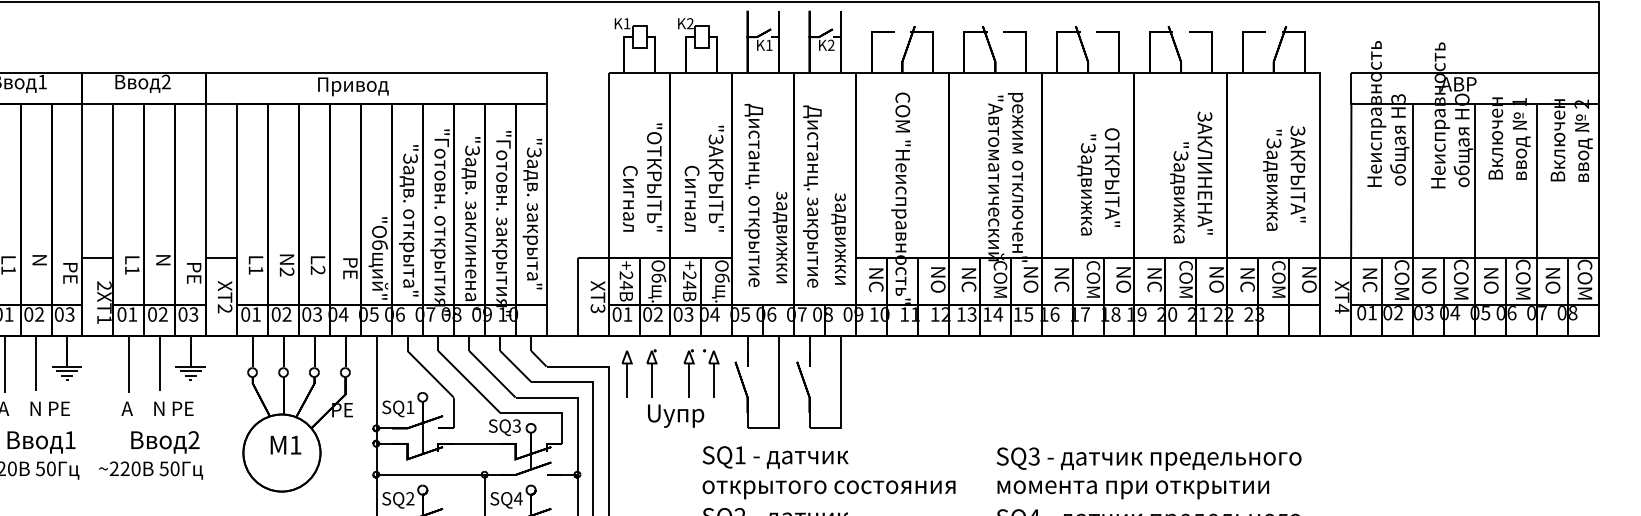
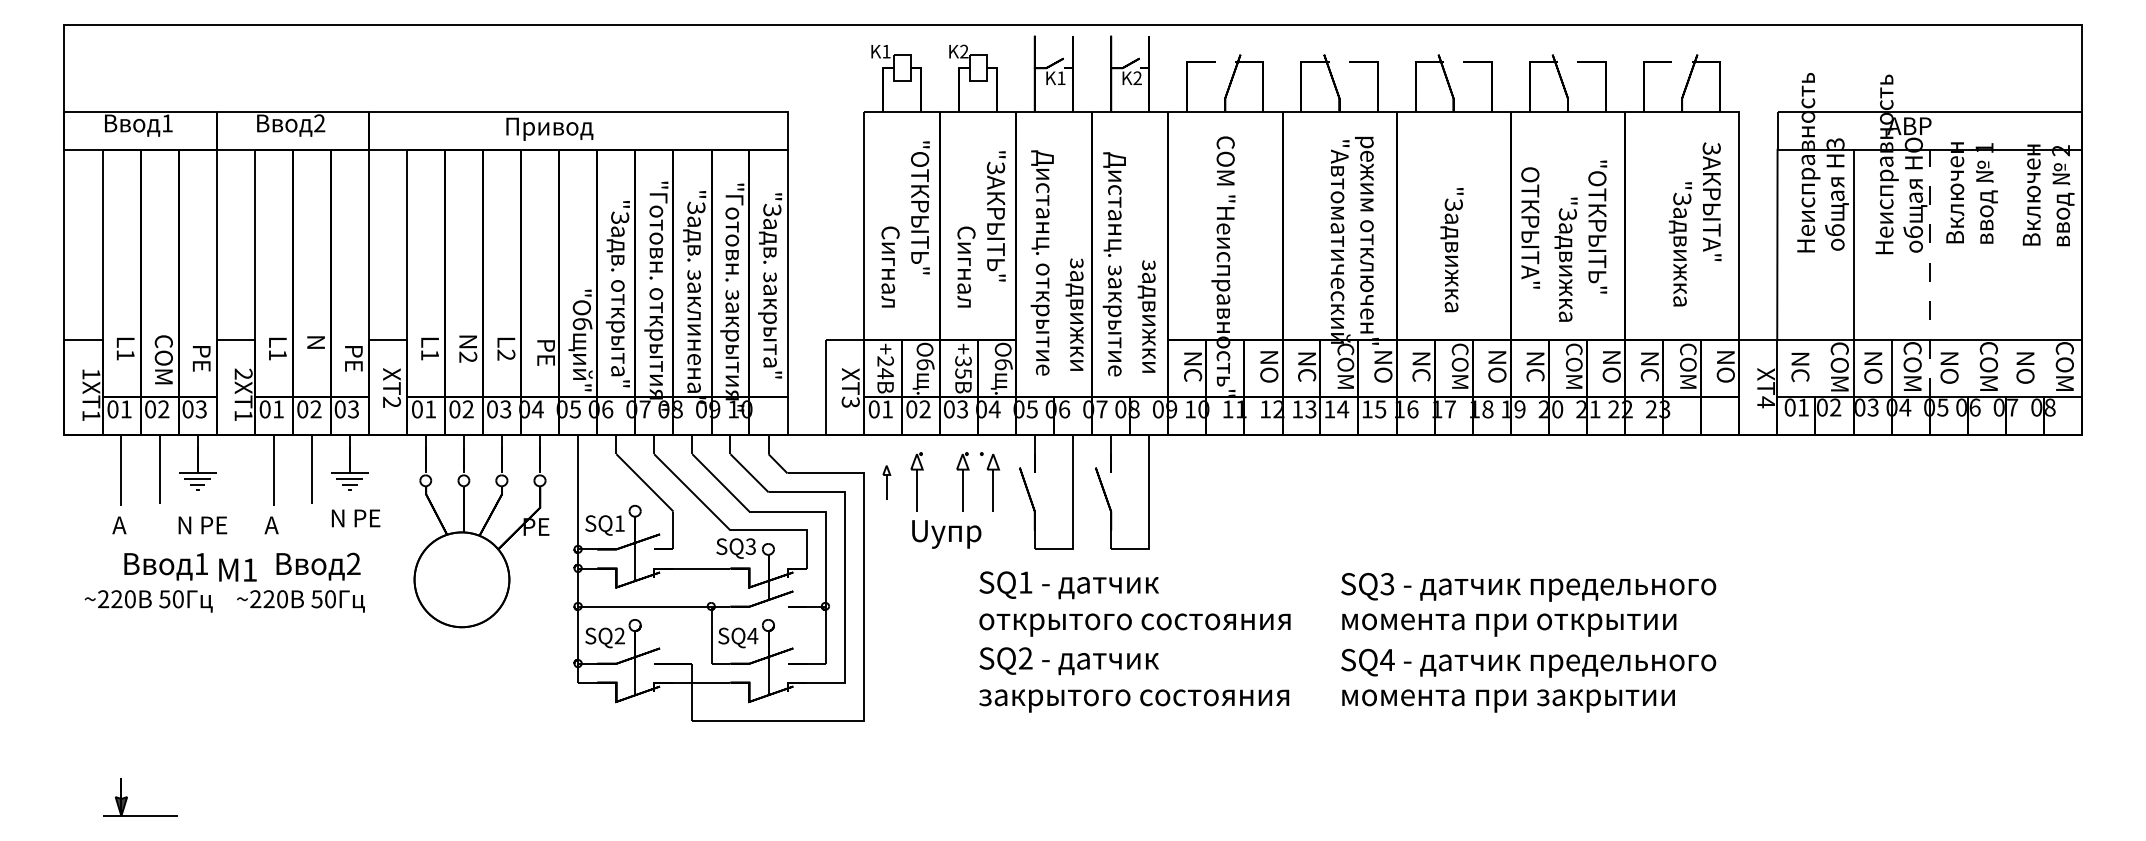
text: (1205, 173) -> (1597, 235), ЗАКЛИНЕНА" -> "ОТКРЫТЬ"
text: (1297, 173) -> (1711, 201), moved
text: (654, 177) -> (920, 207), moved
text: (1112, 177) -> (1530, 227), moved
text: (716, 178) -> (996, 216), moved
line: (1474, 204) -> (1929, 273), solid -> dashed
line: (1536, 204) -> (2005, 273), removed
text: (39, 273) -> (163, 359), N -> COM
text: (689, 280) -> (963, 367), +24 -> +35
line: (1382, 281) -> (1815, 368), removed
line: (1505, 281) -> (1967, 368), removed
line: (1567, 281) -> (2043, 368), removed
part: (627, 373) -> (886, 482), size x0.6
text: (49, 408) -> (202, 525), moved
text: (173, 408) -> (355, 518), moved
text: (285, 444) -> (237, 569), moved

